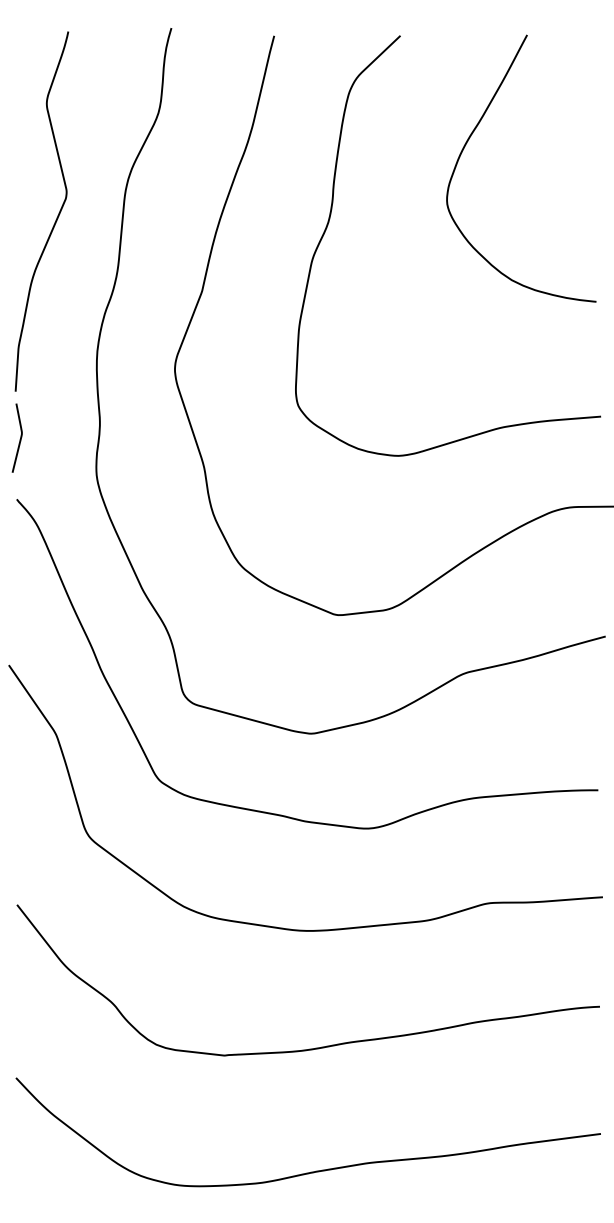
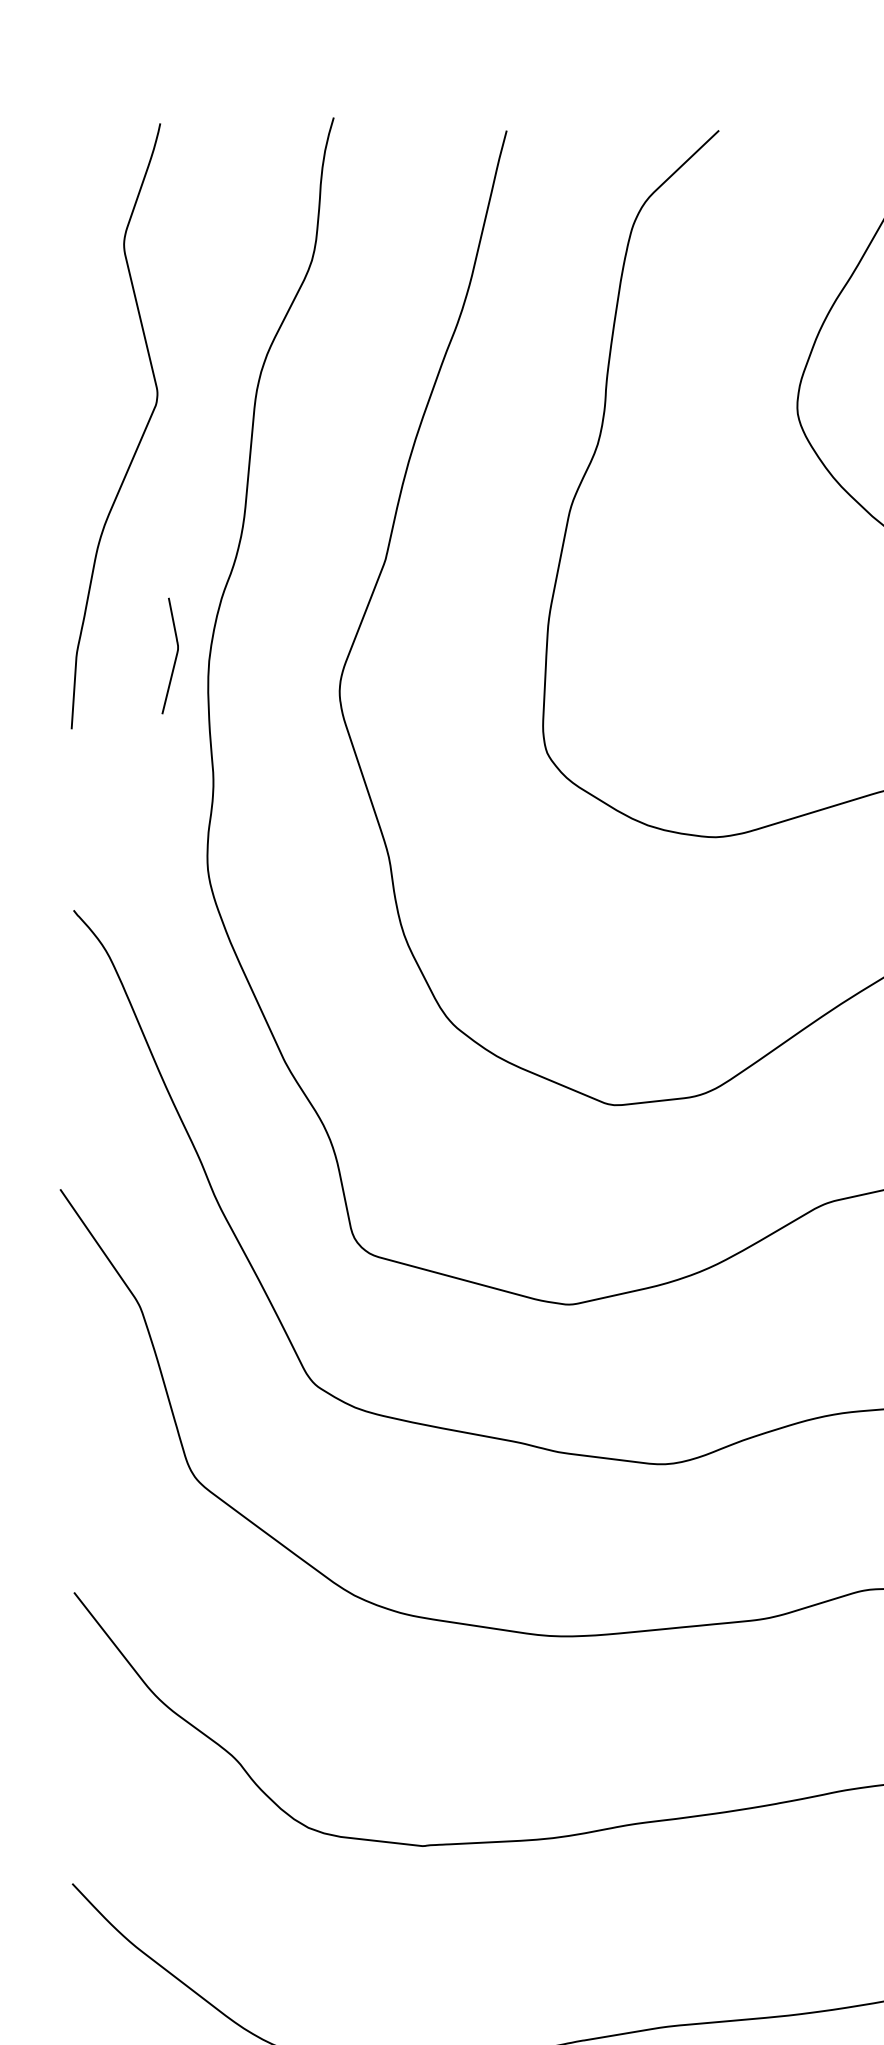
curve: (19, 439) -> (174, 658), moved

